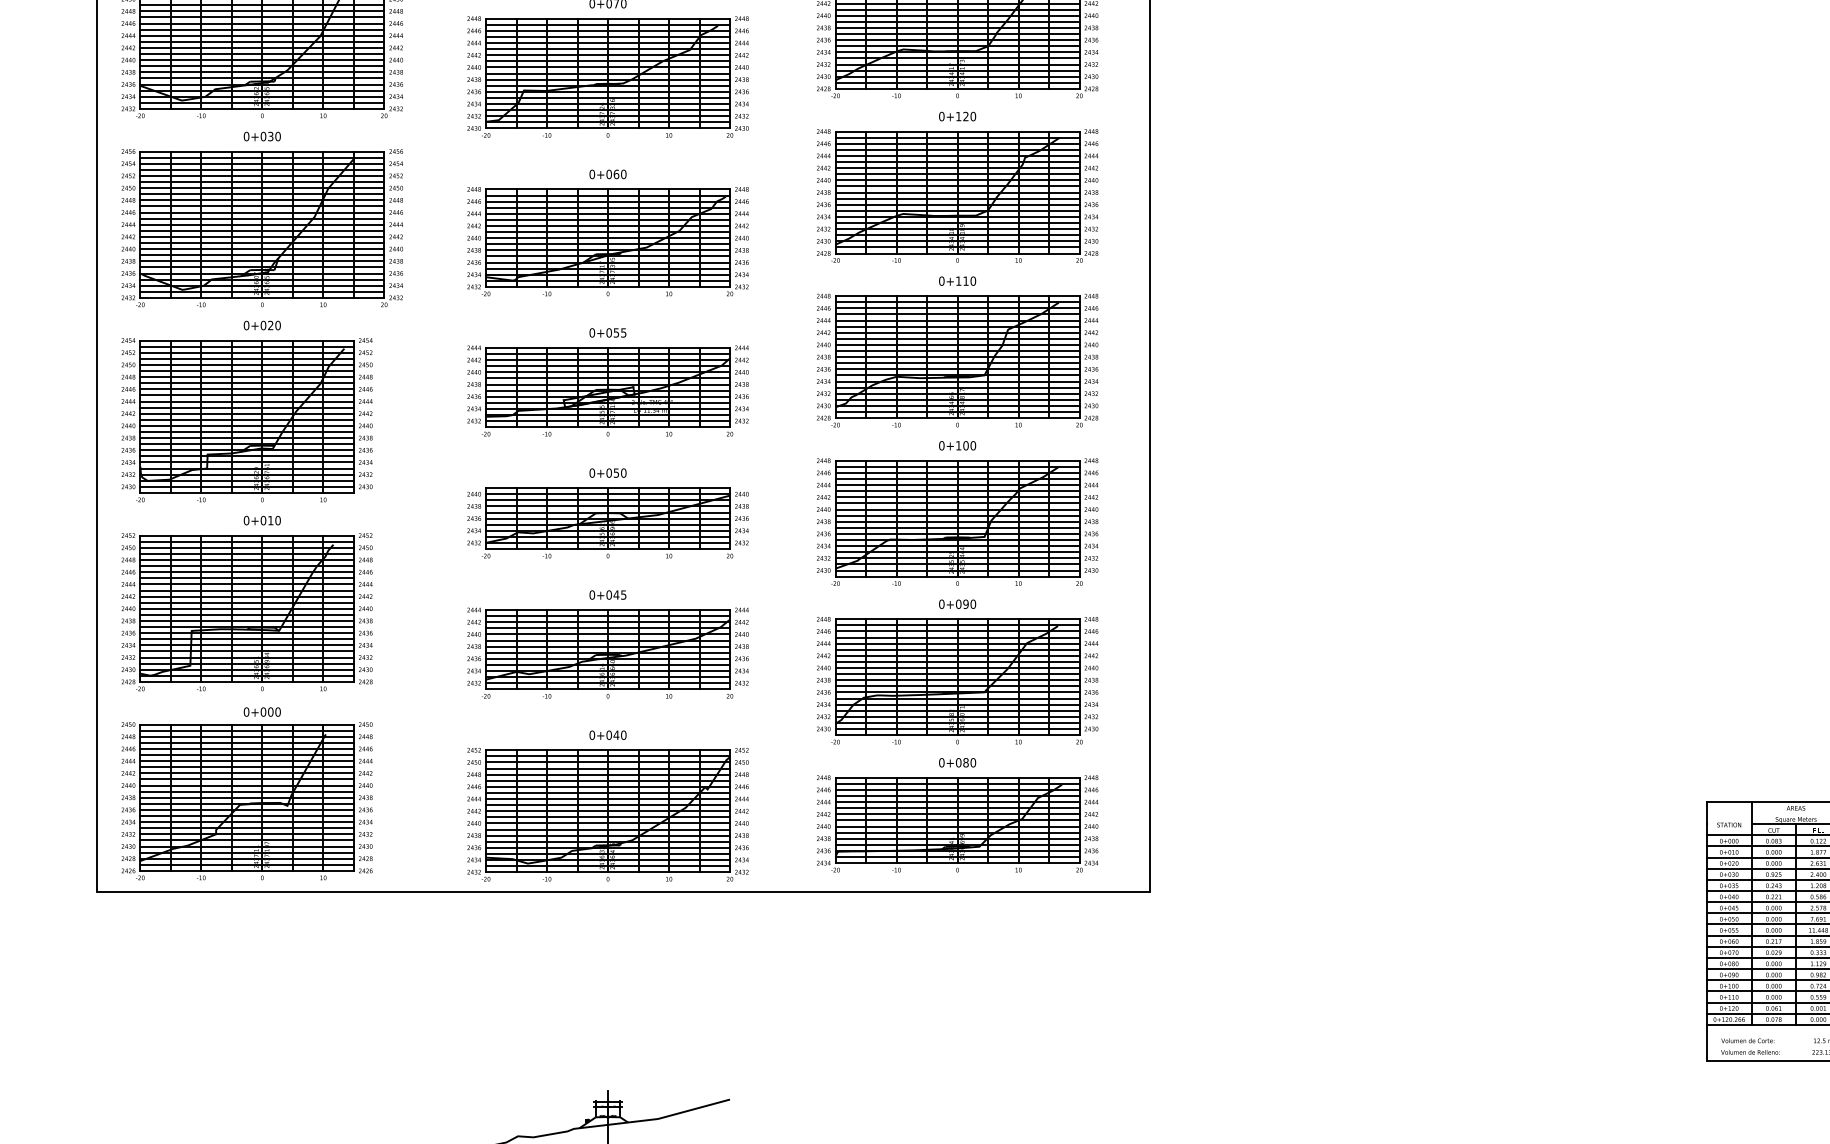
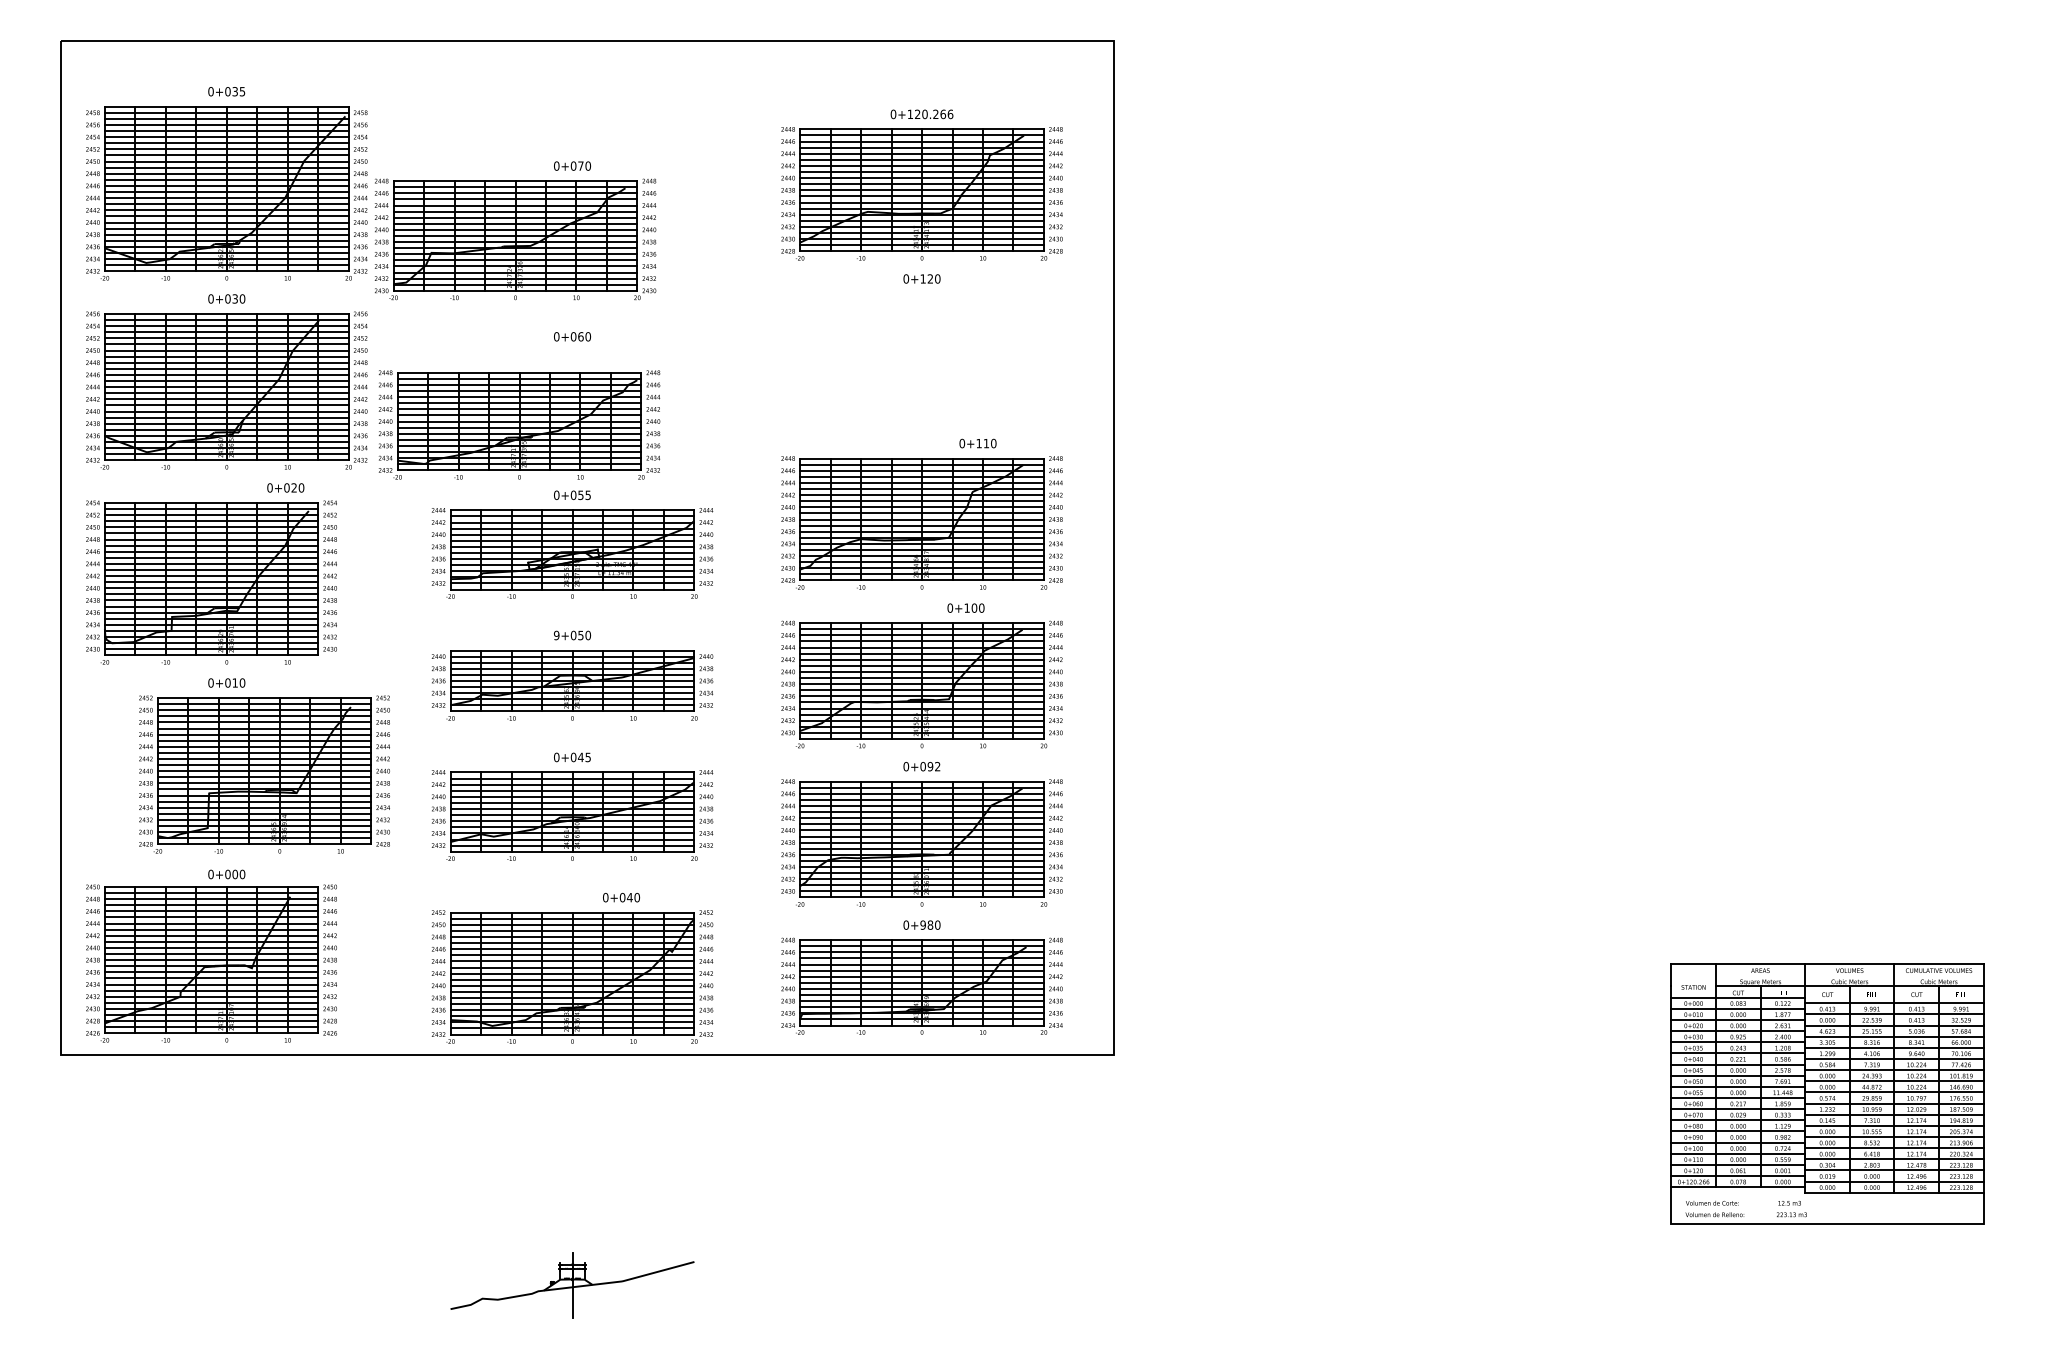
part: (608, 77) -> (515, 239), moved
part: (957, 196) -> (921, 358), removed
part: (608, 241) -> (519, 424), moved
text: (957, 281) -> (977, 443), moved
text: (262, 325) -> (285, 487), moved
text: (957, 445) -> (965, 607), moved
text: (592, 473) -> (556, 635), 0+050 -> 9+050
text: (973, 604) -> (937, 766), 0+090 -> 0+092
part: (247, 612) -> (264, 774), moved
text: (608, 735) -> (621, 897), moved
text: (958, 763) -> (922, 925), 0+080 -> 0+980

